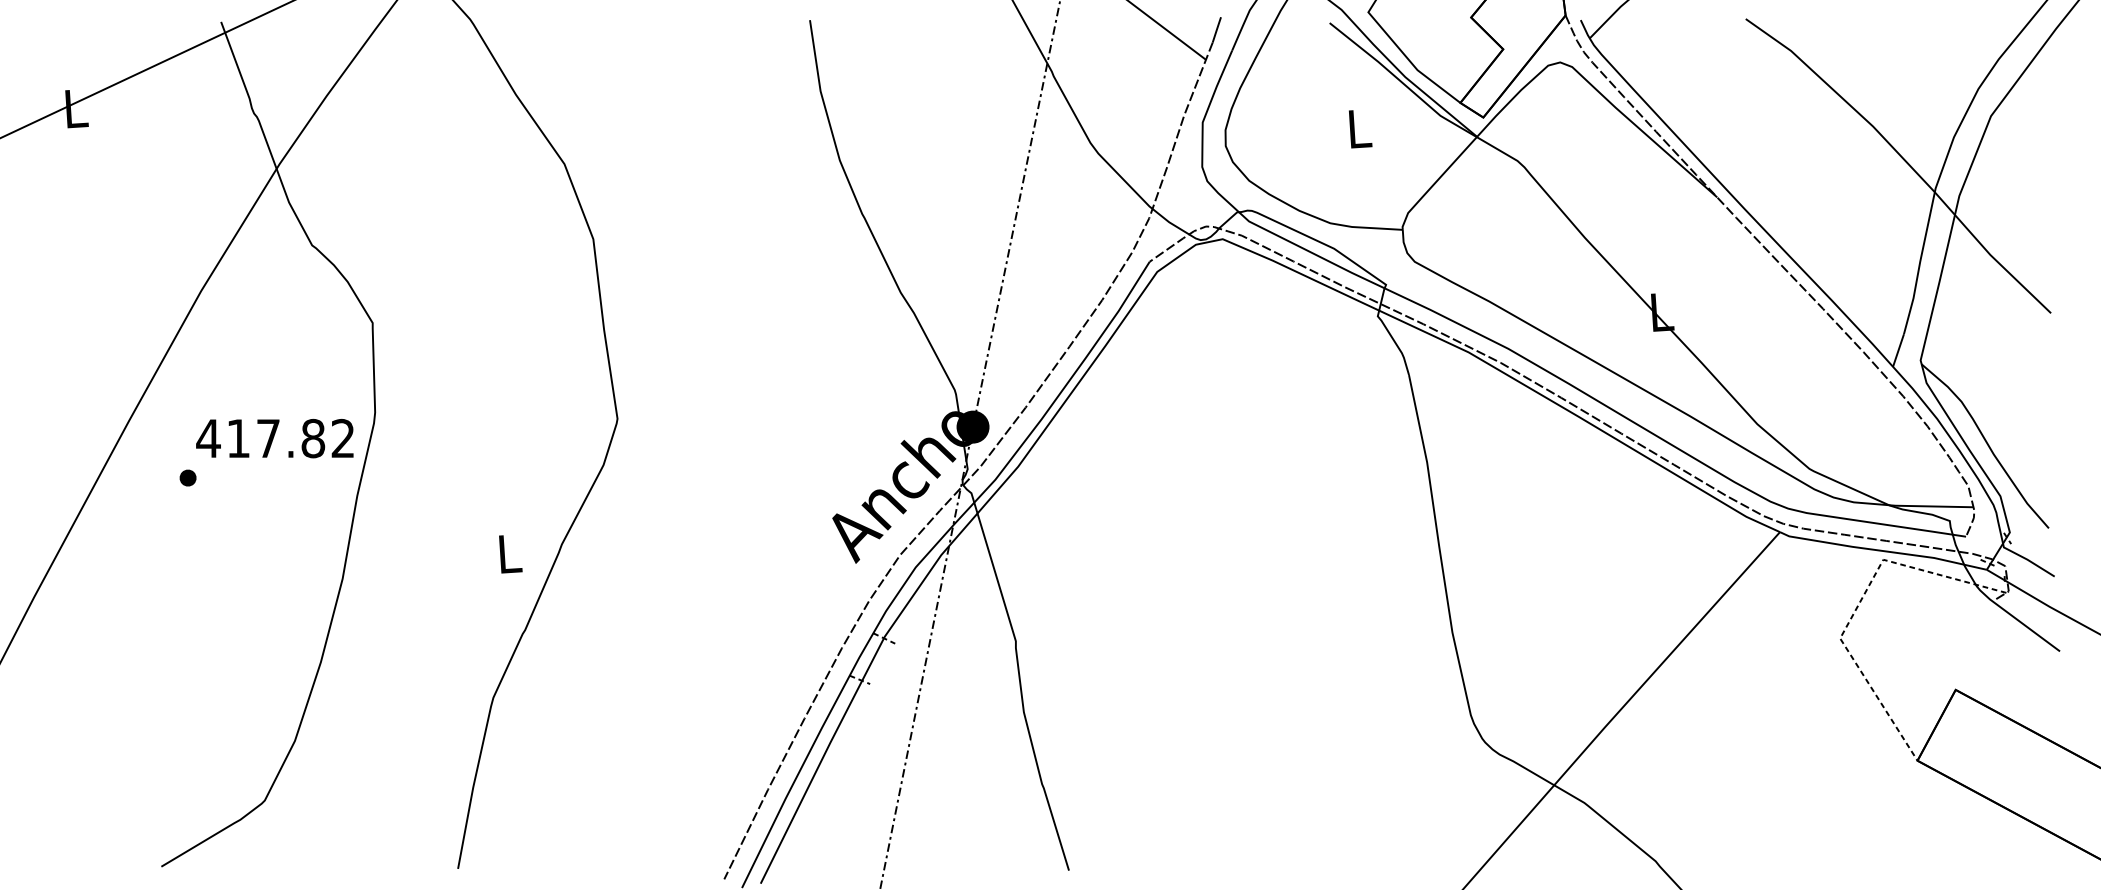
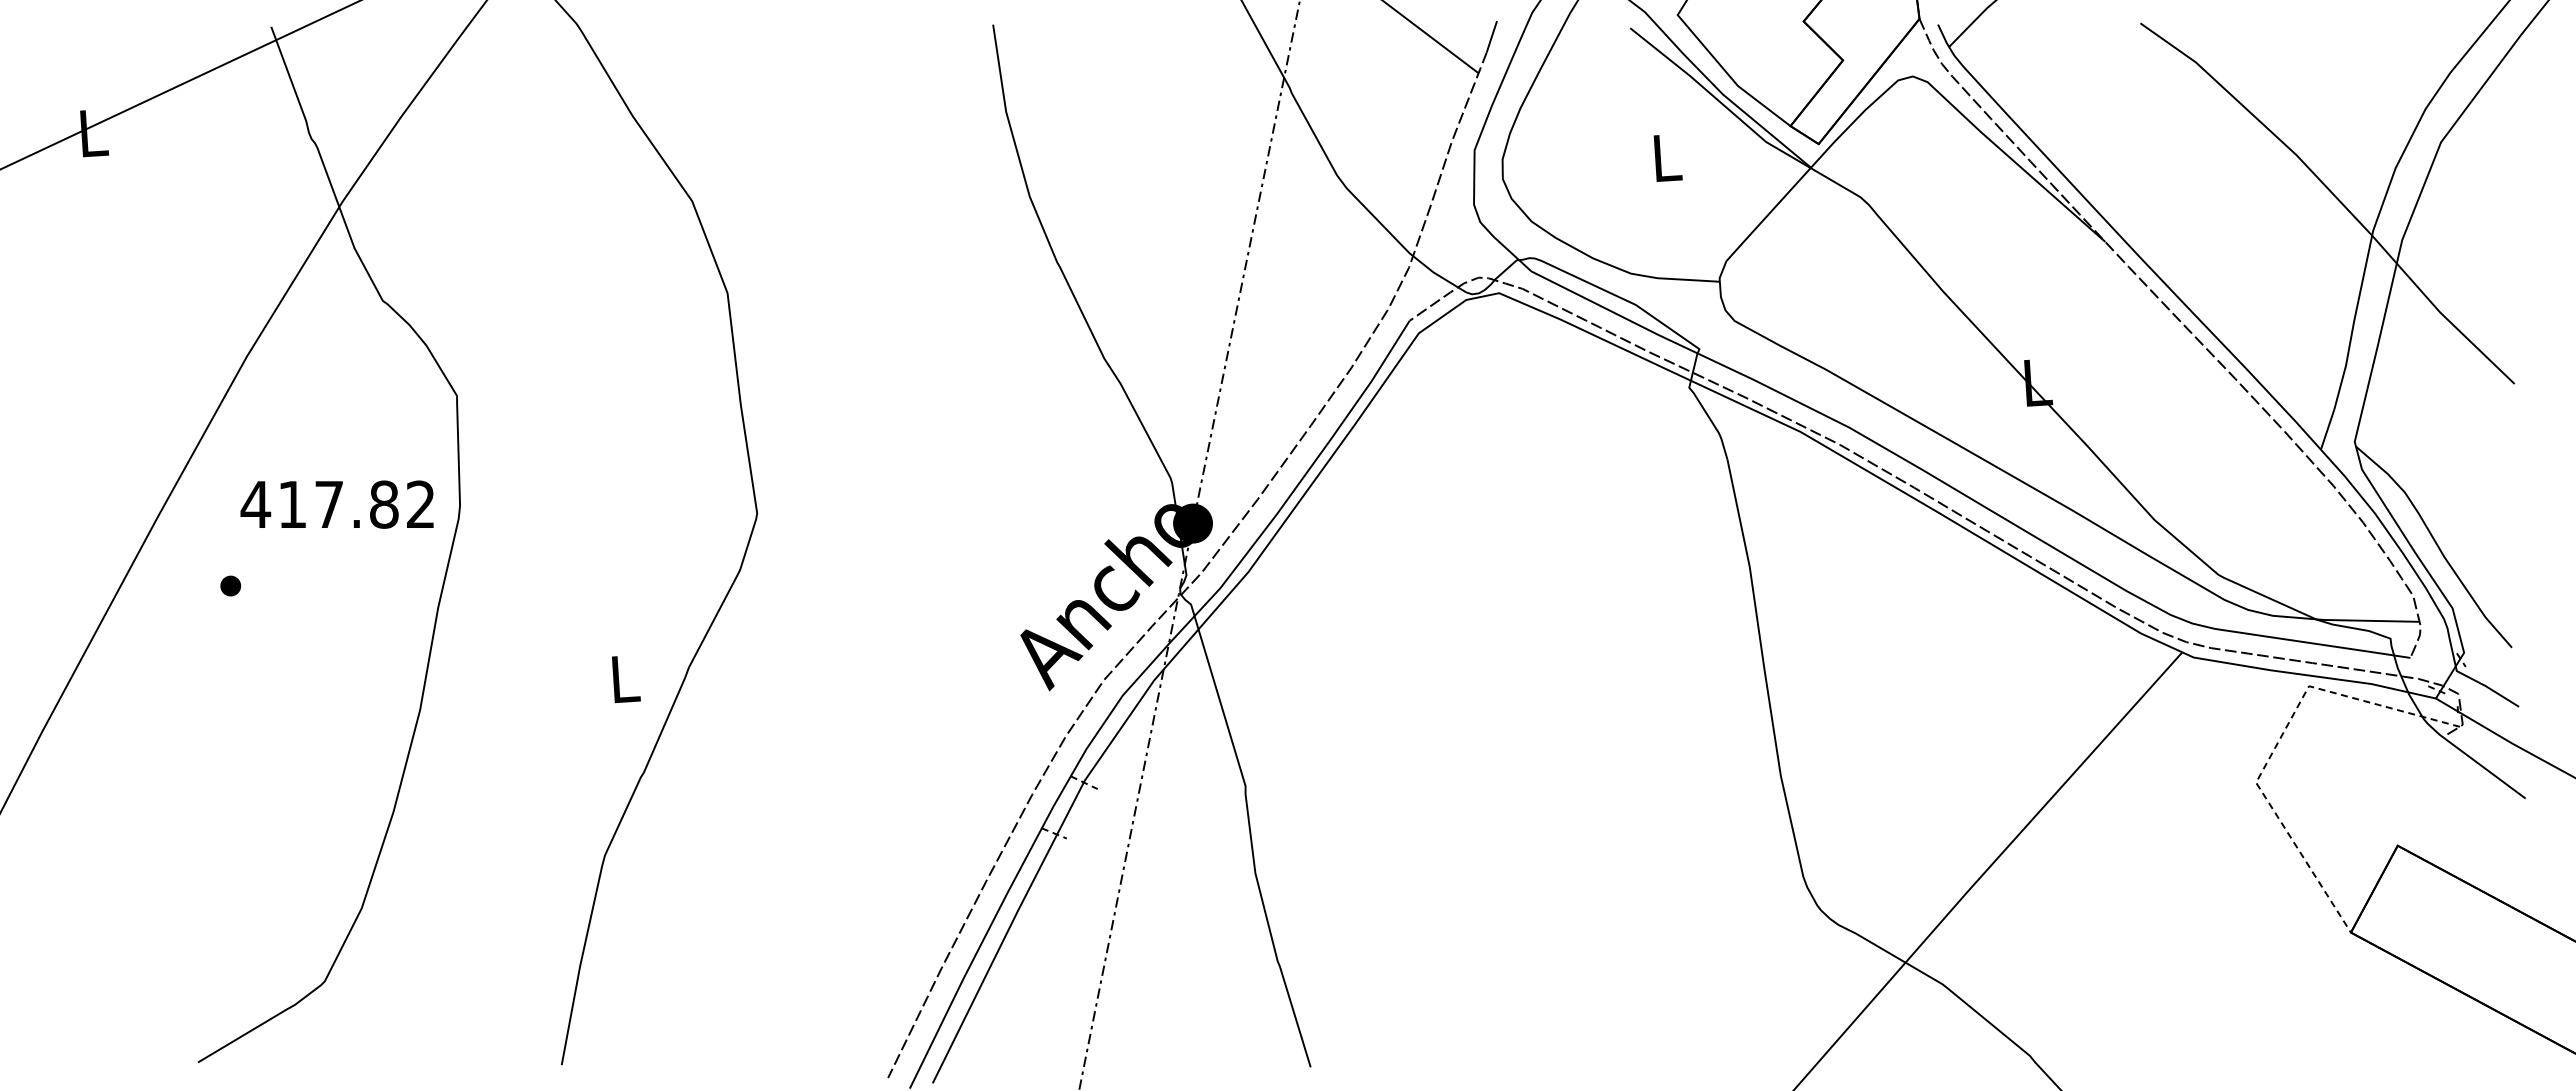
text: (274, 438) -> (336, 504), moved

